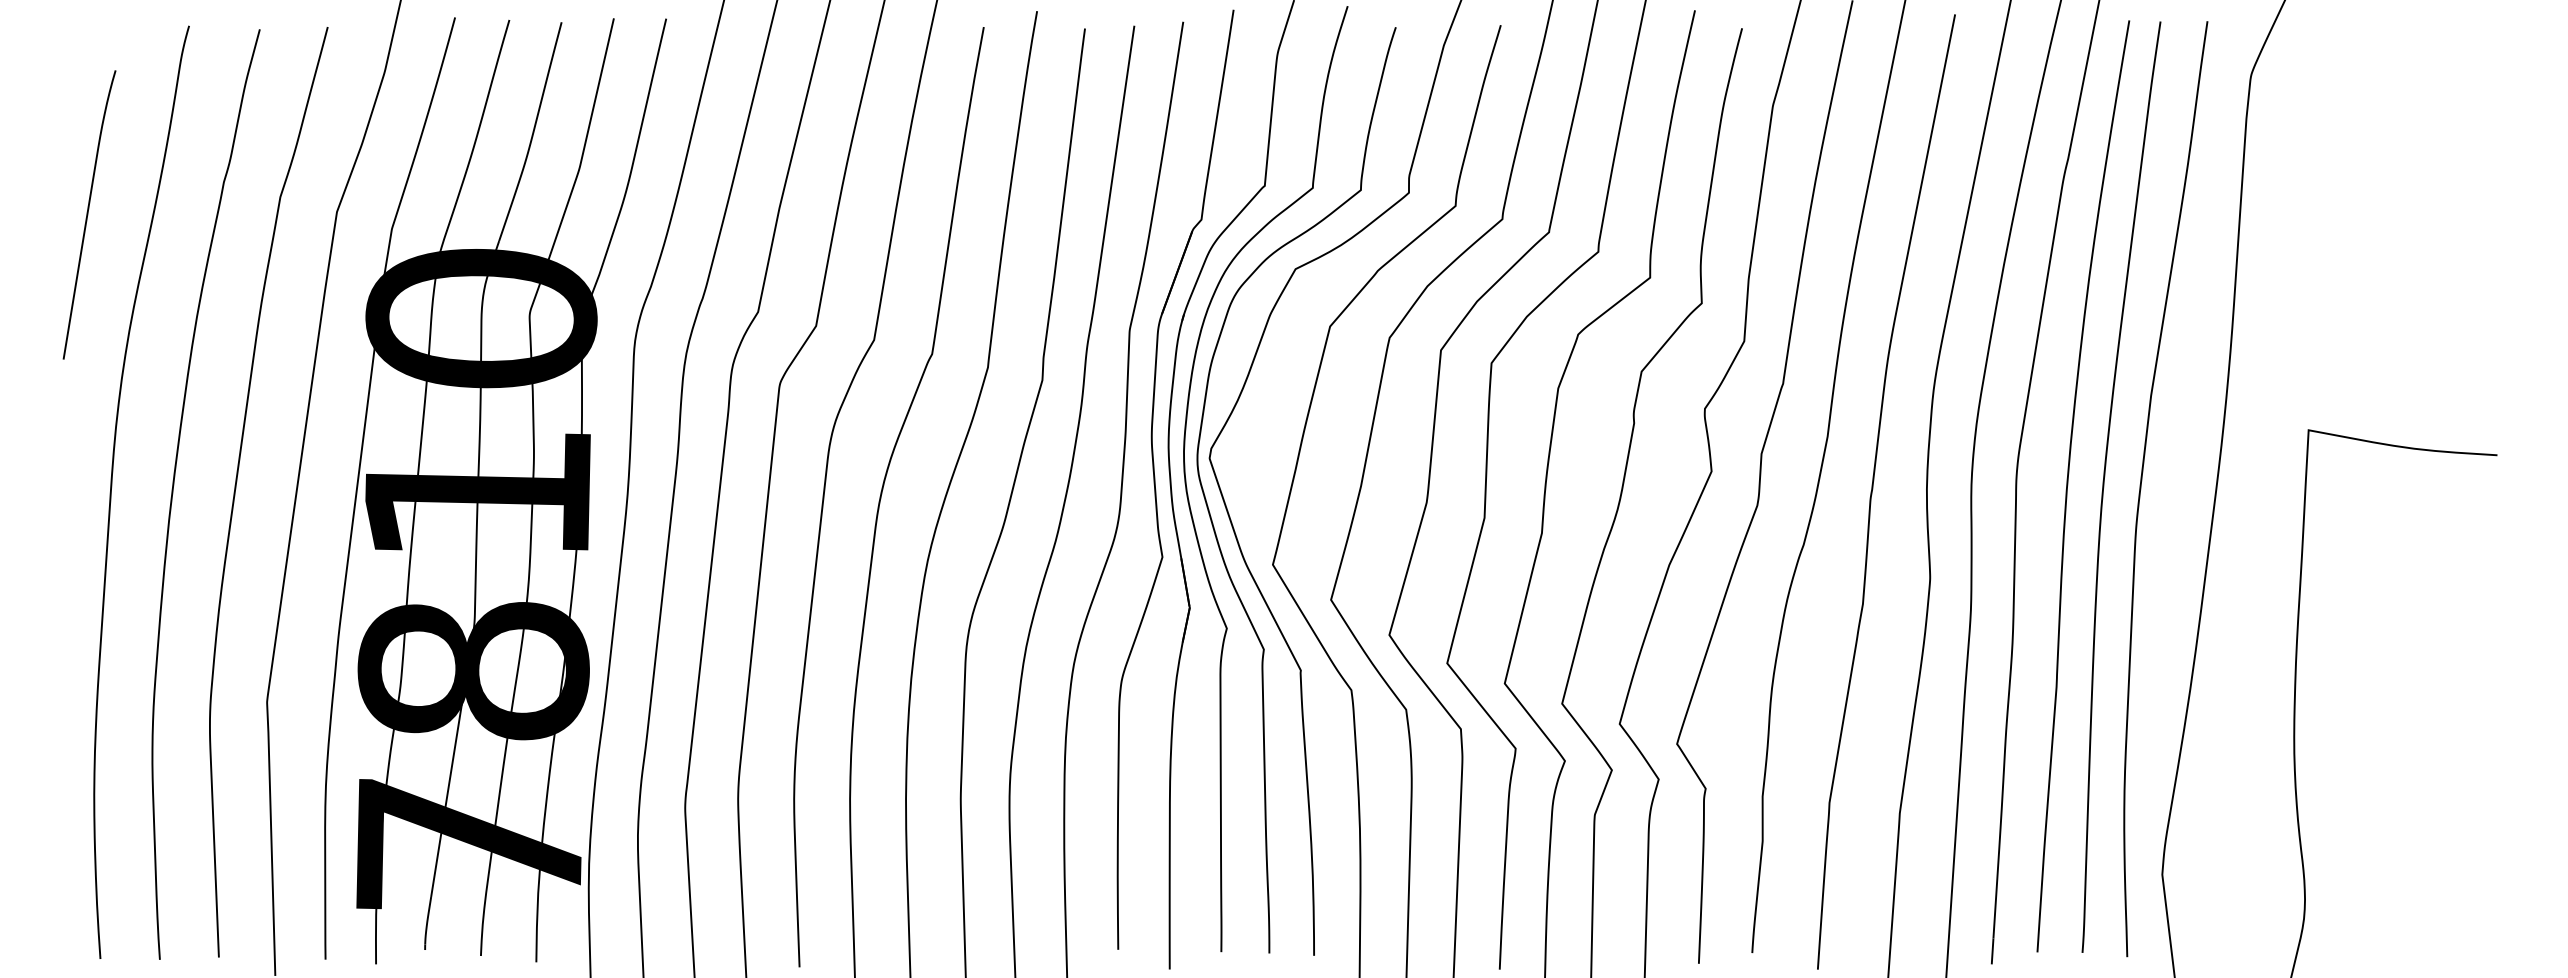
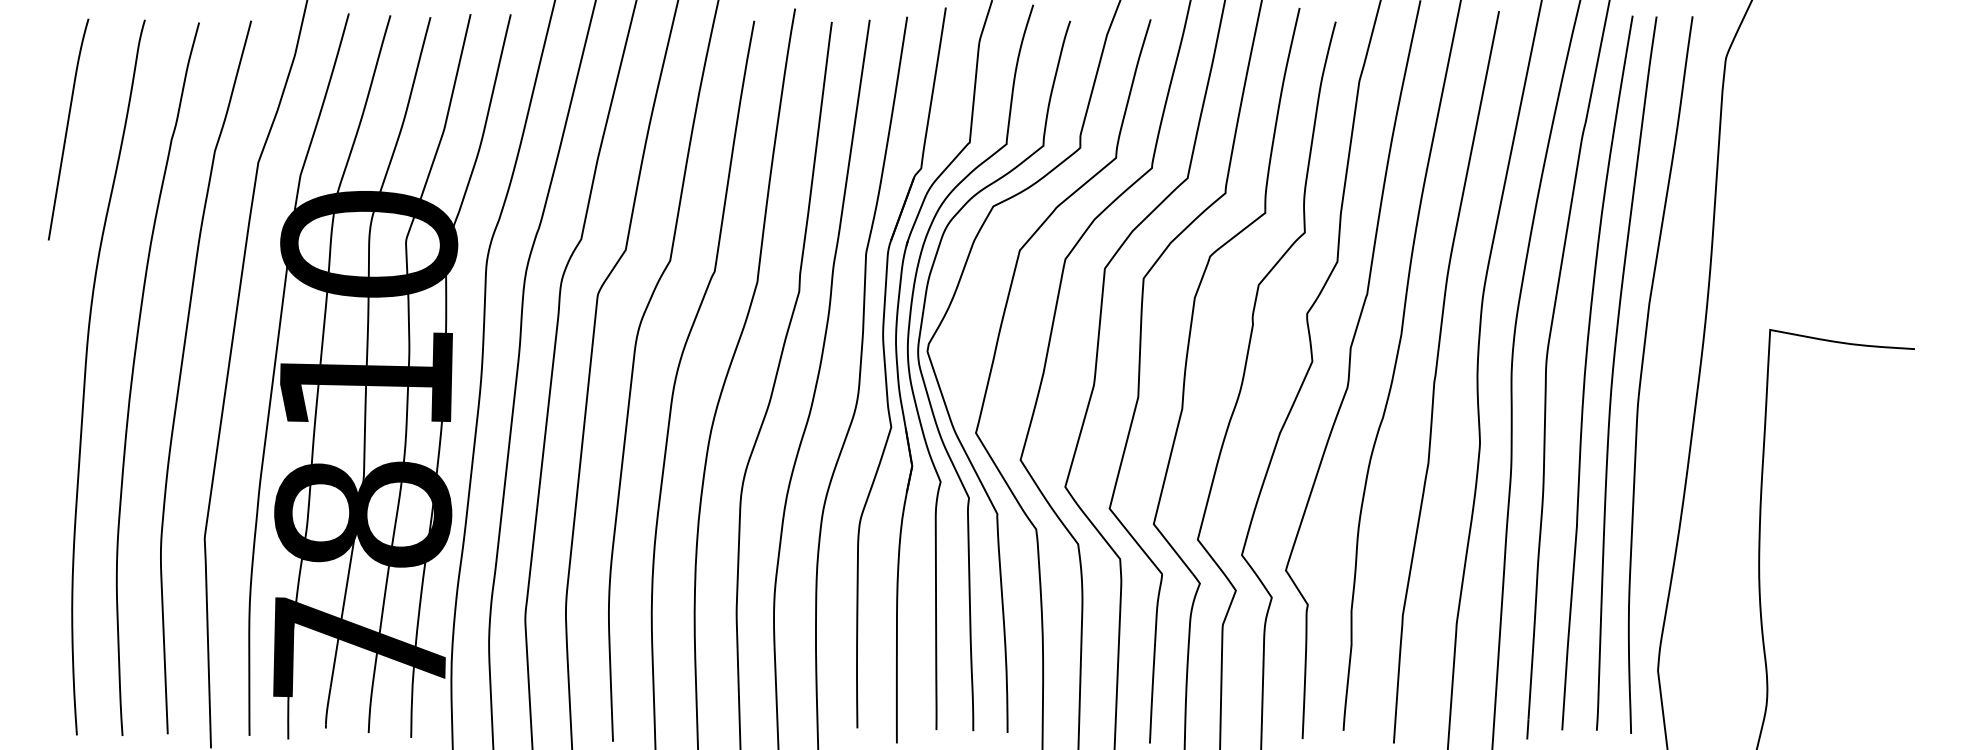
curve: (88, 214) -> (67, 129), moved

